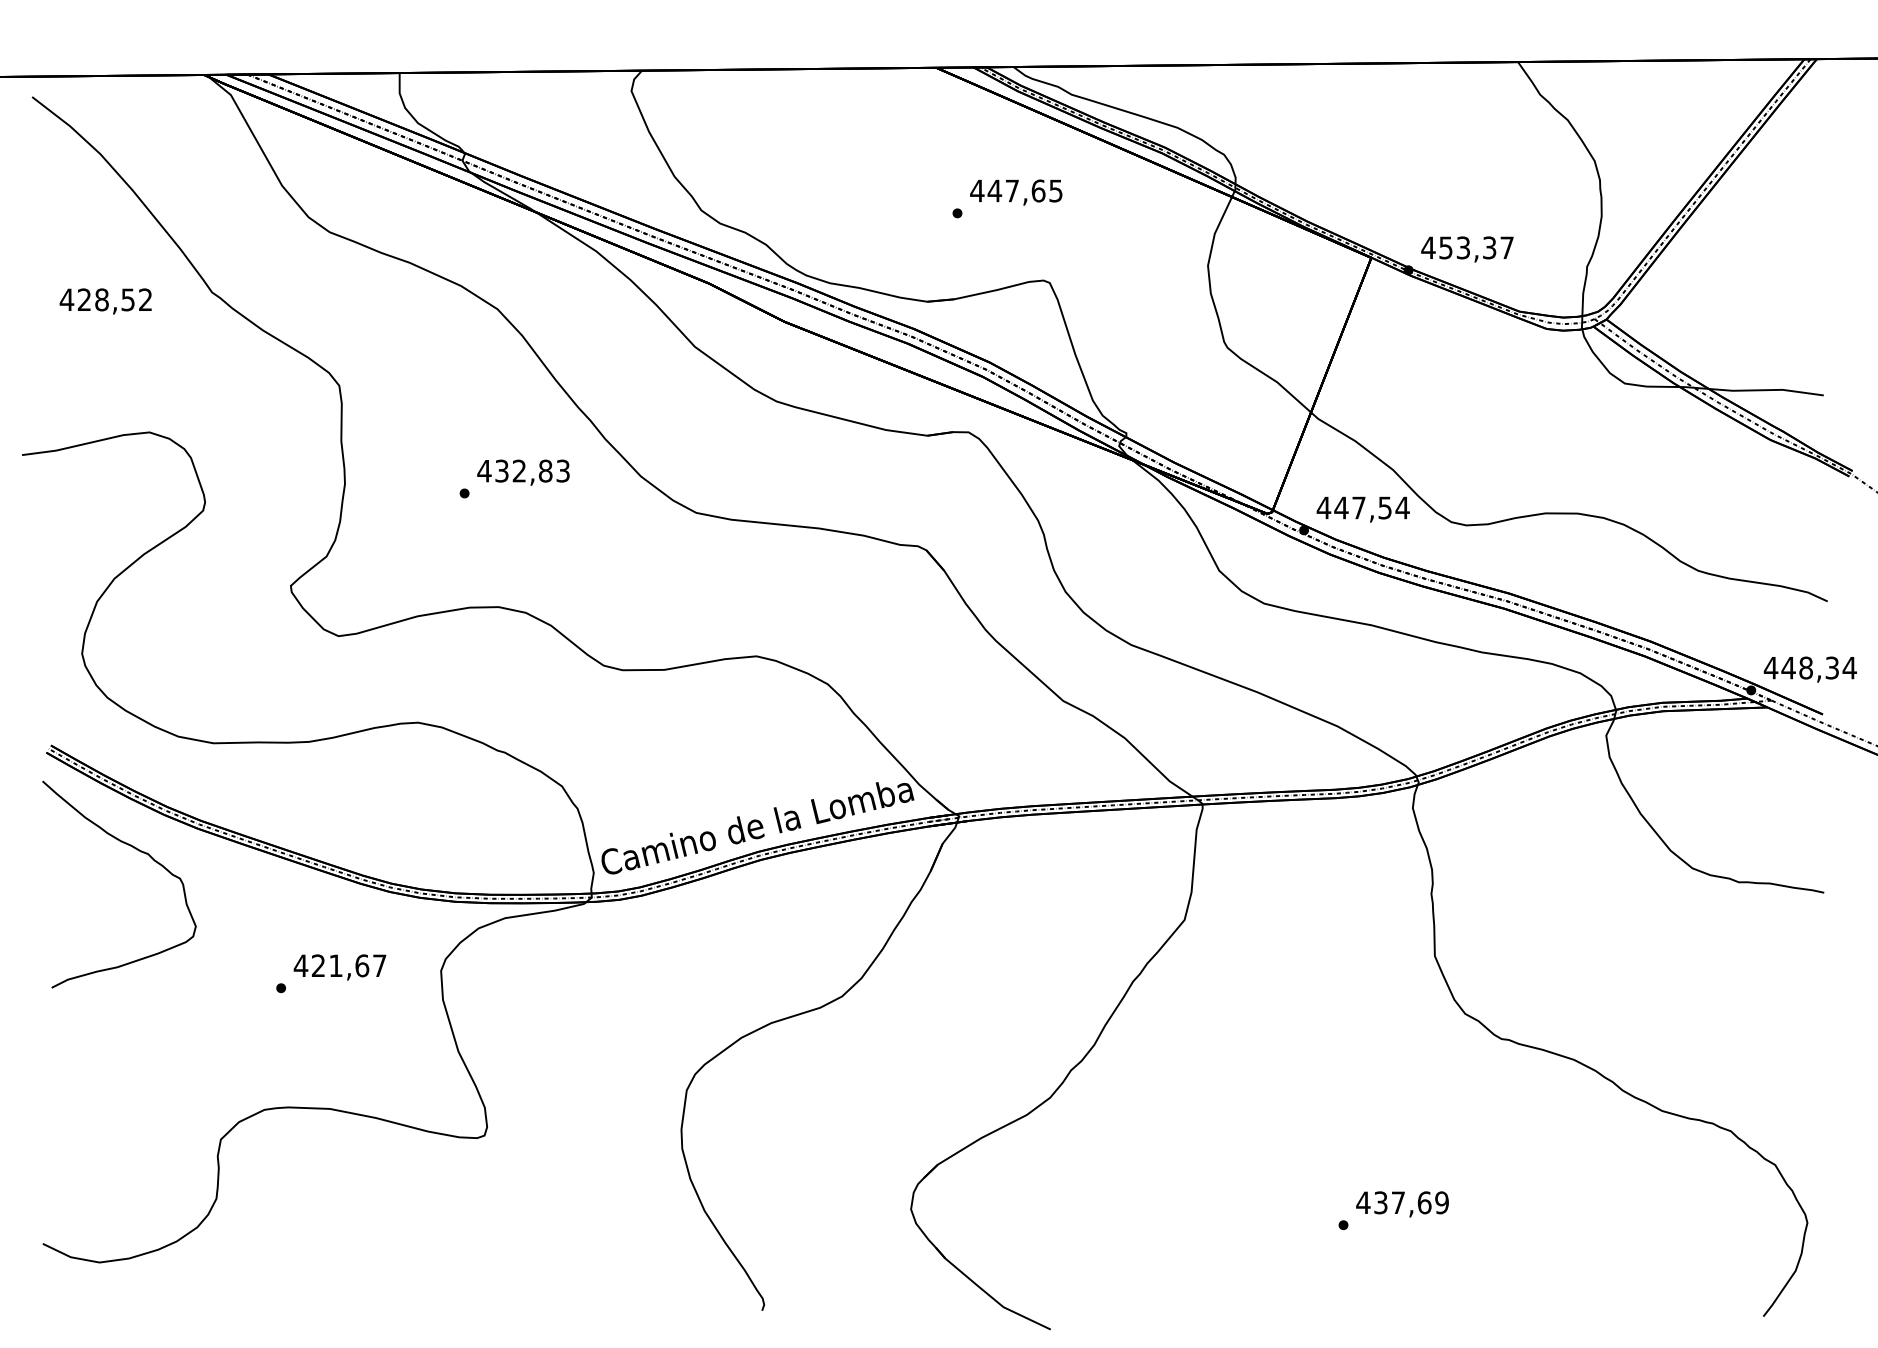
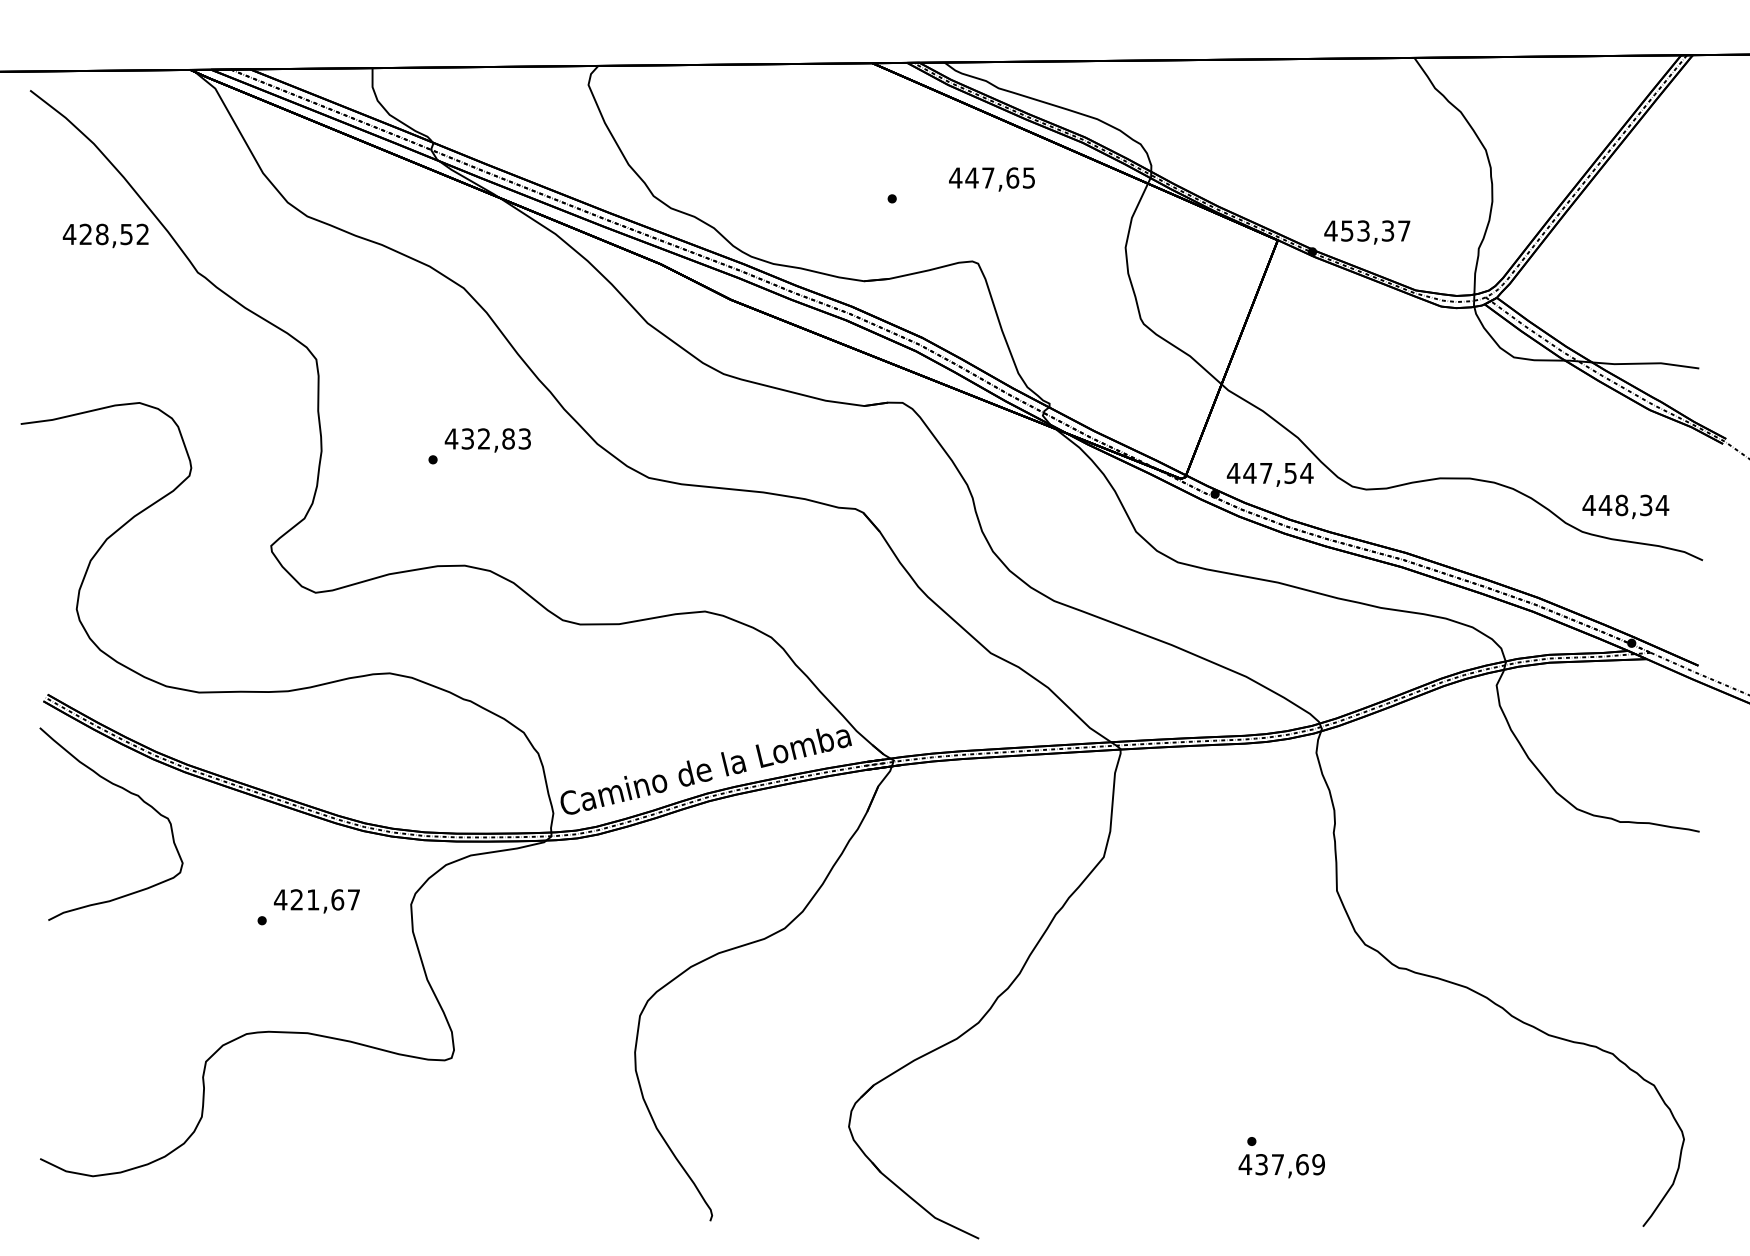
text: (1015, 192) -> (991, 179), moved
text: (105, 300) -> (105, 235), moved
text: (1810, 669) -> (1625, 506), moved
text: (1402, 1204) -> (1281, 1166), moved

